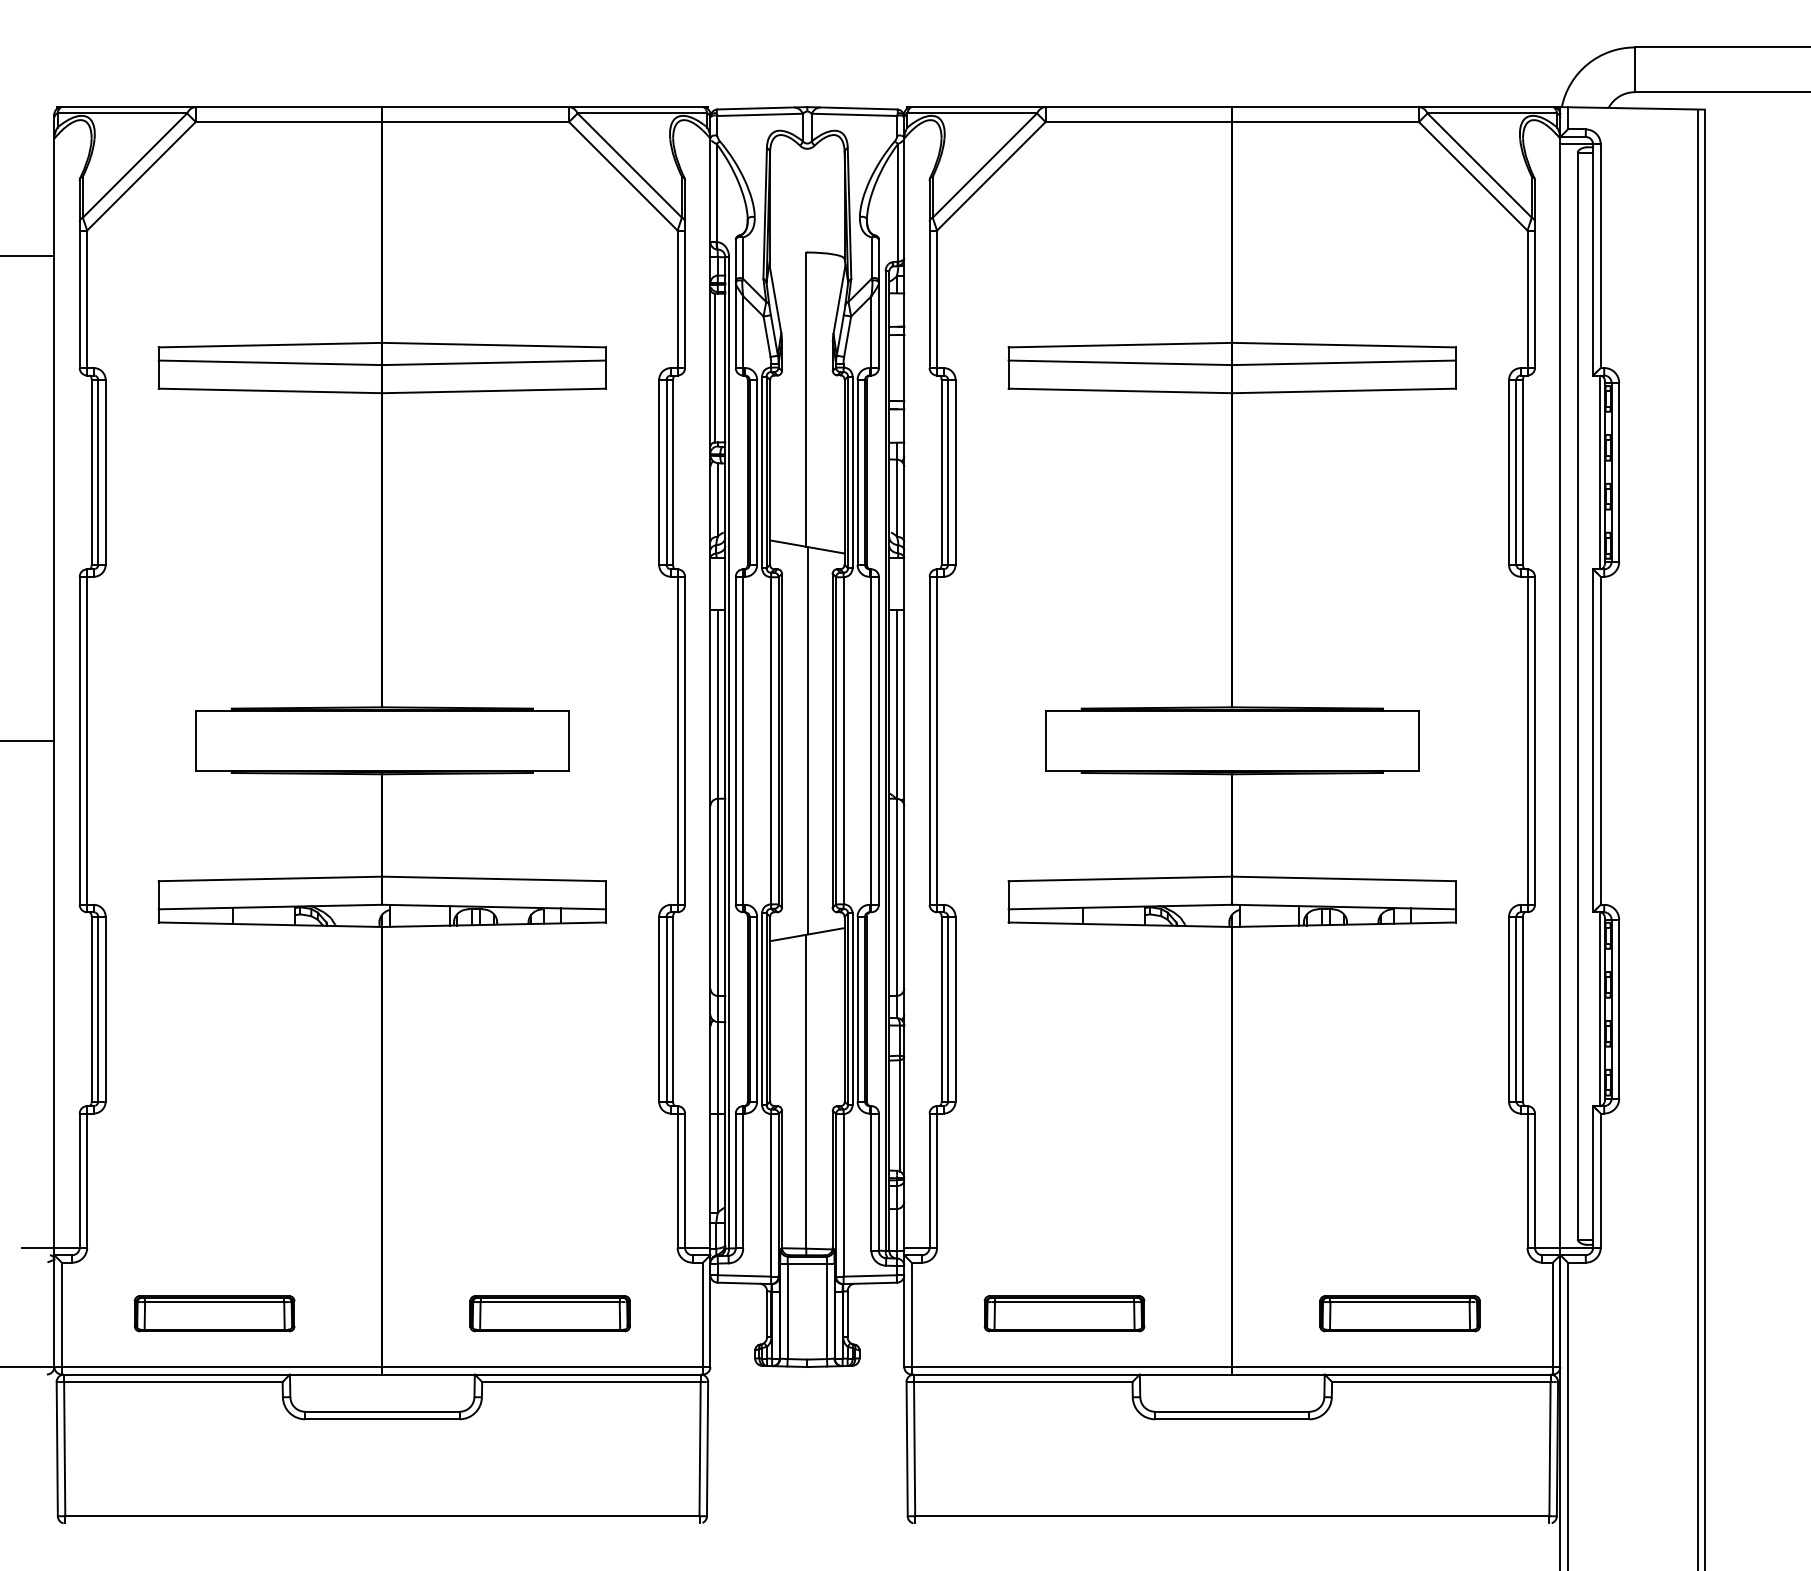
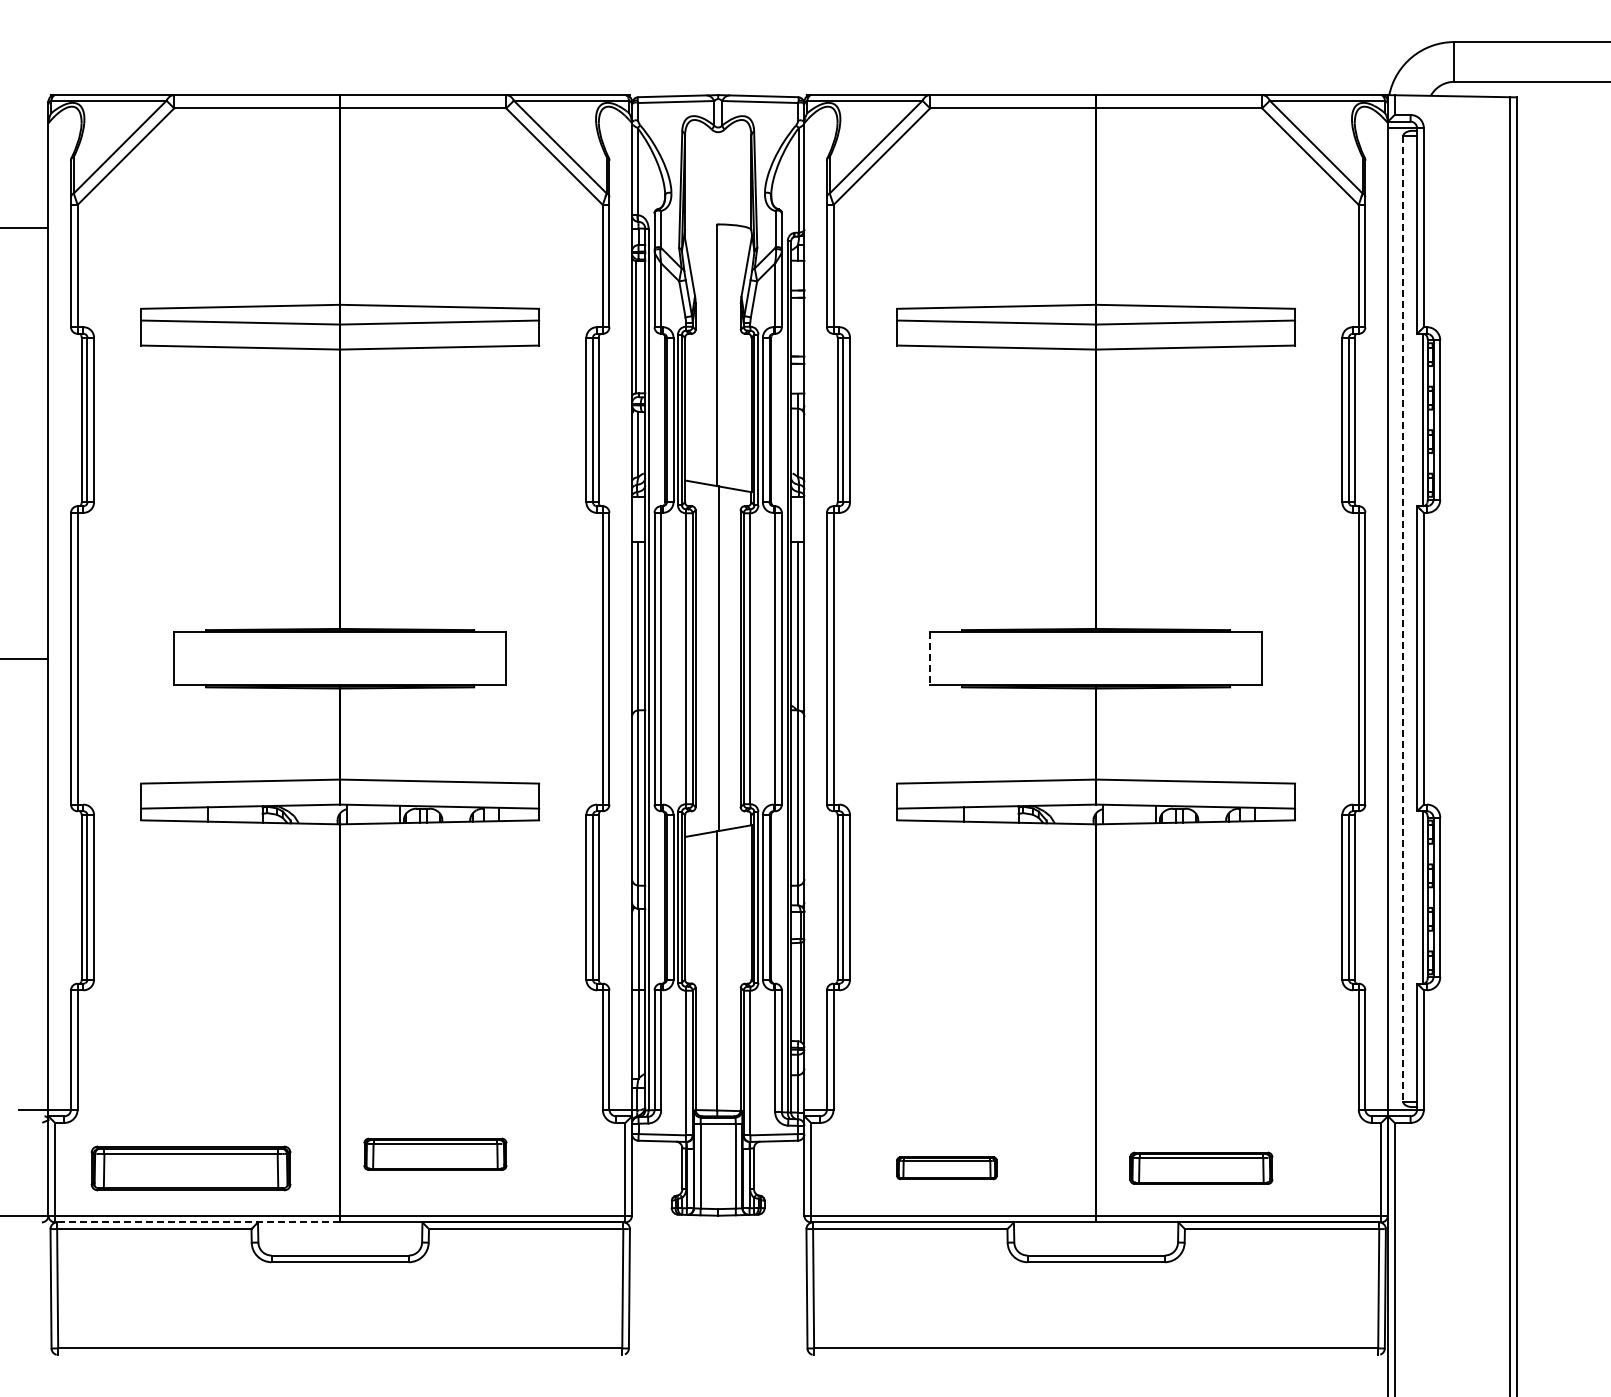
line: (1577, 696) -> (1403, 619), solid -> dashed
line: (1046, 740) -> (930, 658), solid -> dashed
part: (214, 1312) -> (190, 1167), size x1.4
part: (550, 1312) -> (435, 1153), moved
part: (1064, 1312) -> (946, 1167), size x0.7
part: (1400, 1312) -> (1201, 1167), moved
line: (221, 1374) -> (197, 1222), solid -> dashed

